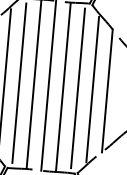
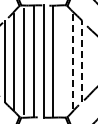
line: (77, 88) -> (62, 61), removed
line: (107, 90) -> (82, 61), solid -> dashed
line: (92, 91) -> (72, 62), solid -> dashed

